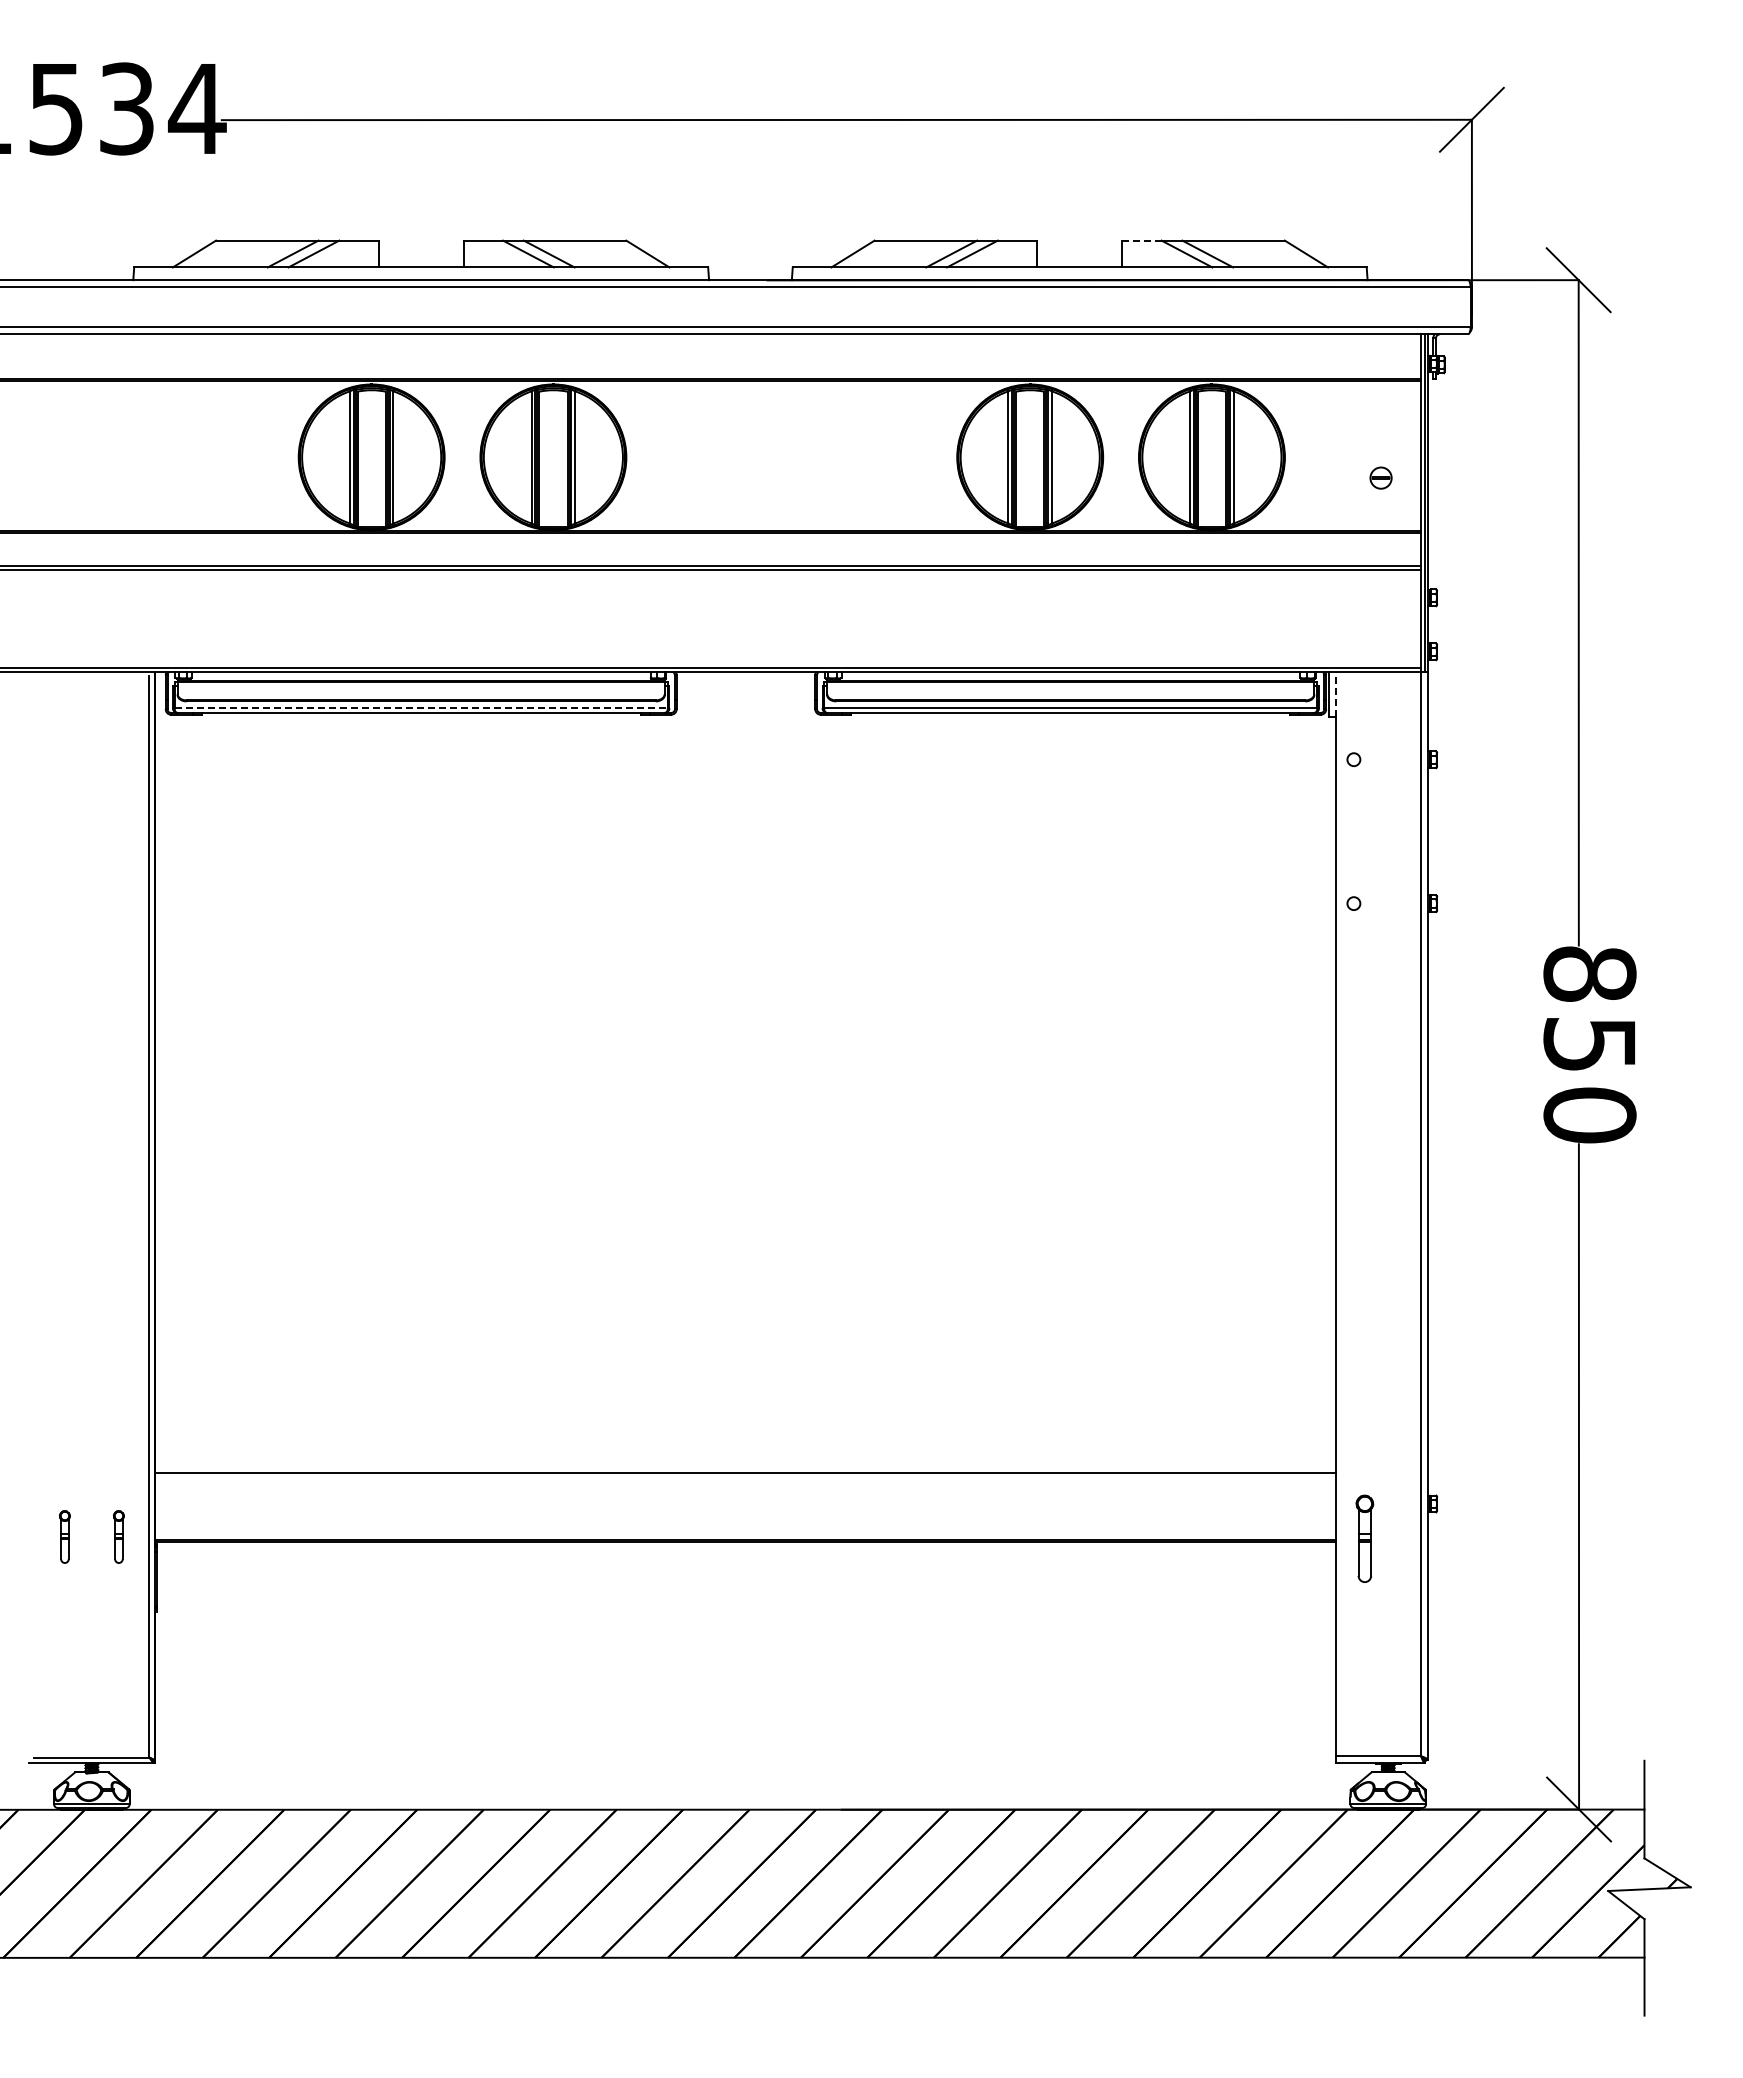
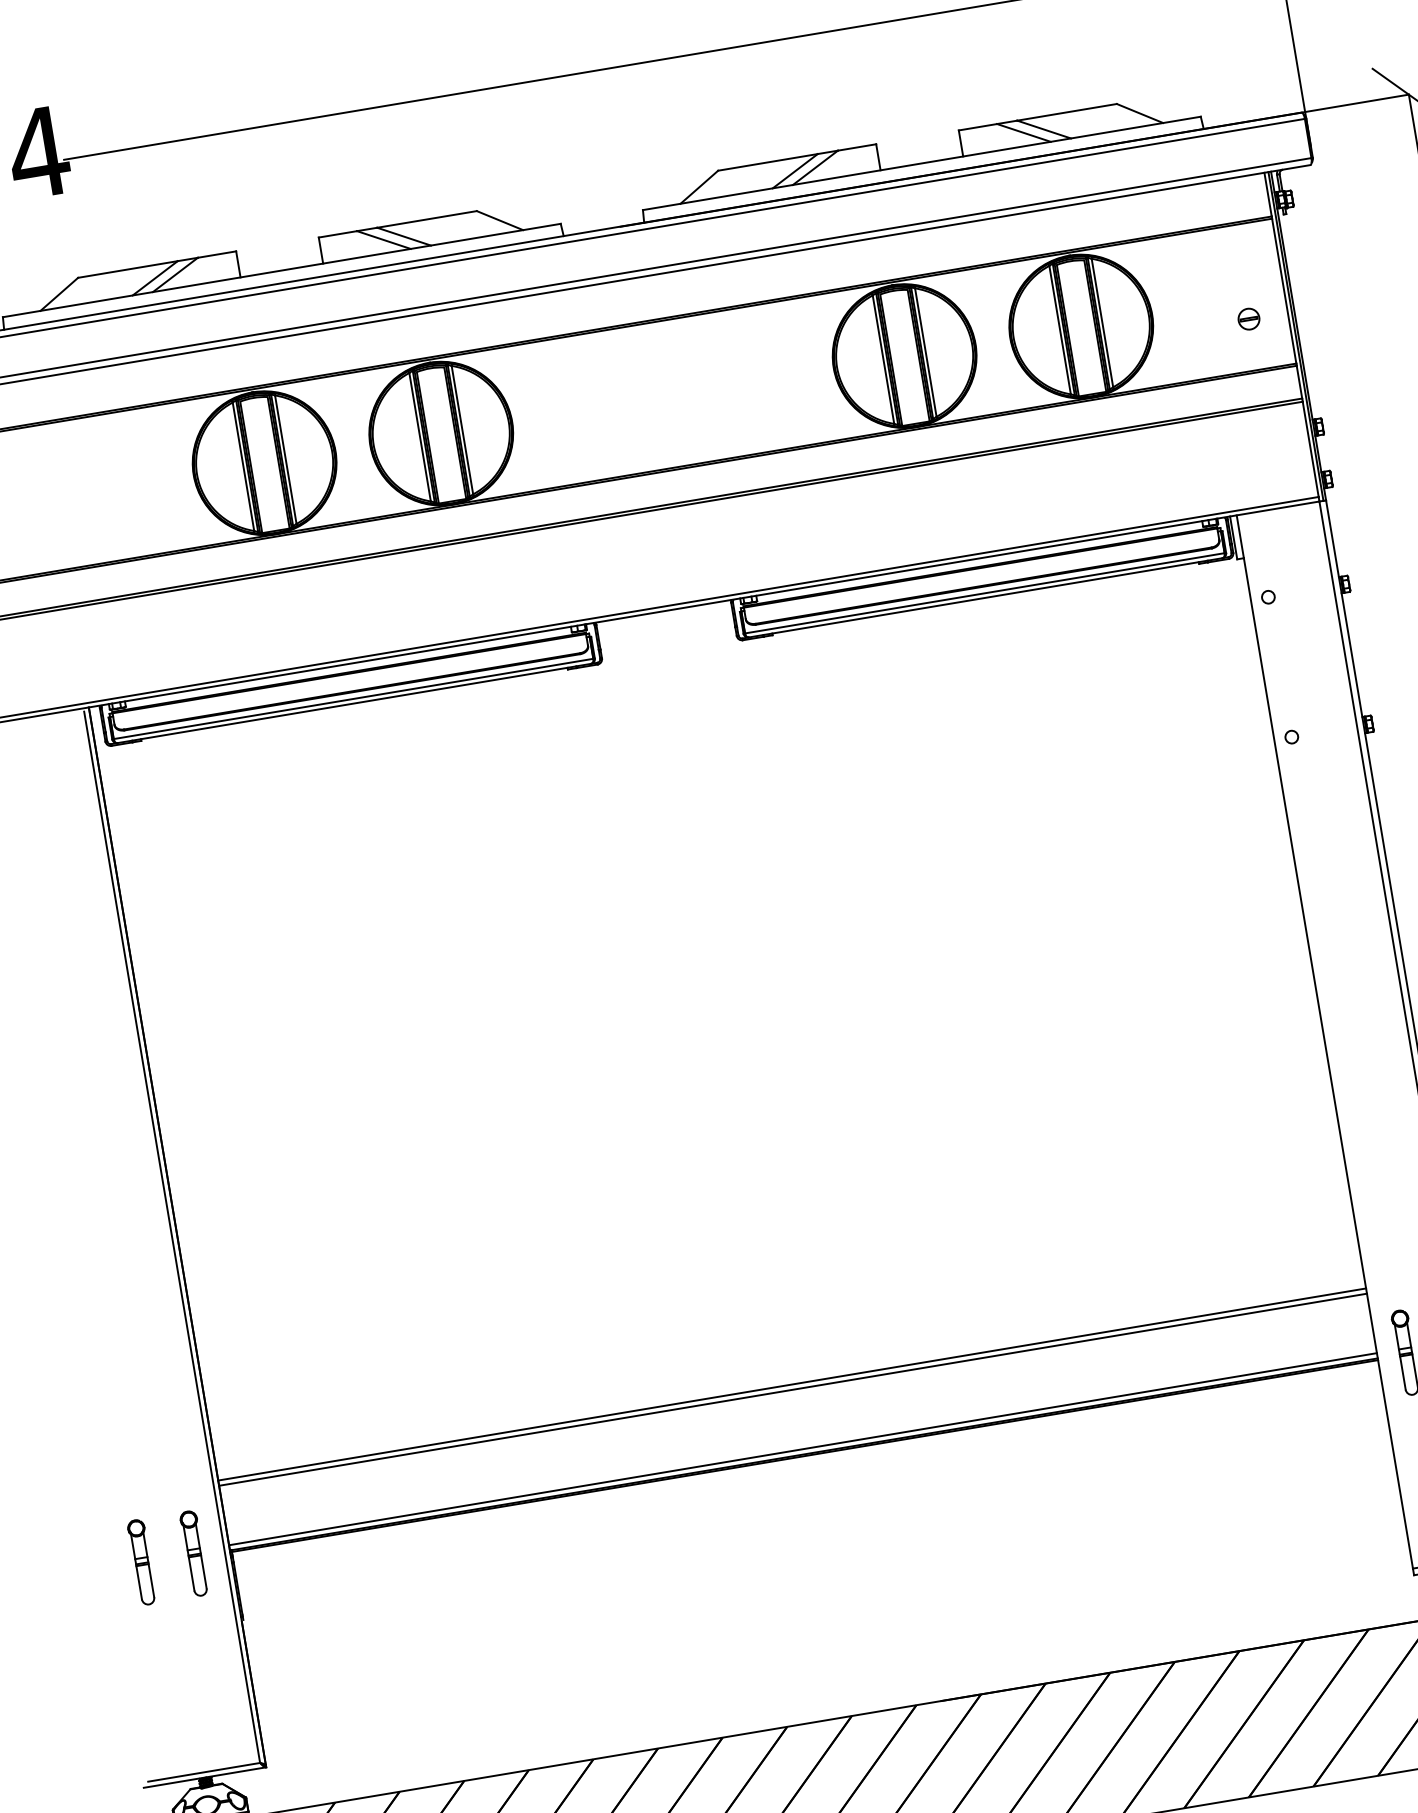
line: (1141, 240) -> (977, 127), dashed -> solid
line: (1335, 694) -> (1239, 536), dashed -> solid
line: (421, 708) -> (353, 699), dashed -> solid
line: (744, 1467) -> (791, 1384), added
line: (744, 1534) -> (802, 1449), added
part: (64, 1536) -> (141, 1561), size x1.67
part: (118, 1536) -> (194, 1553), size x1.67

